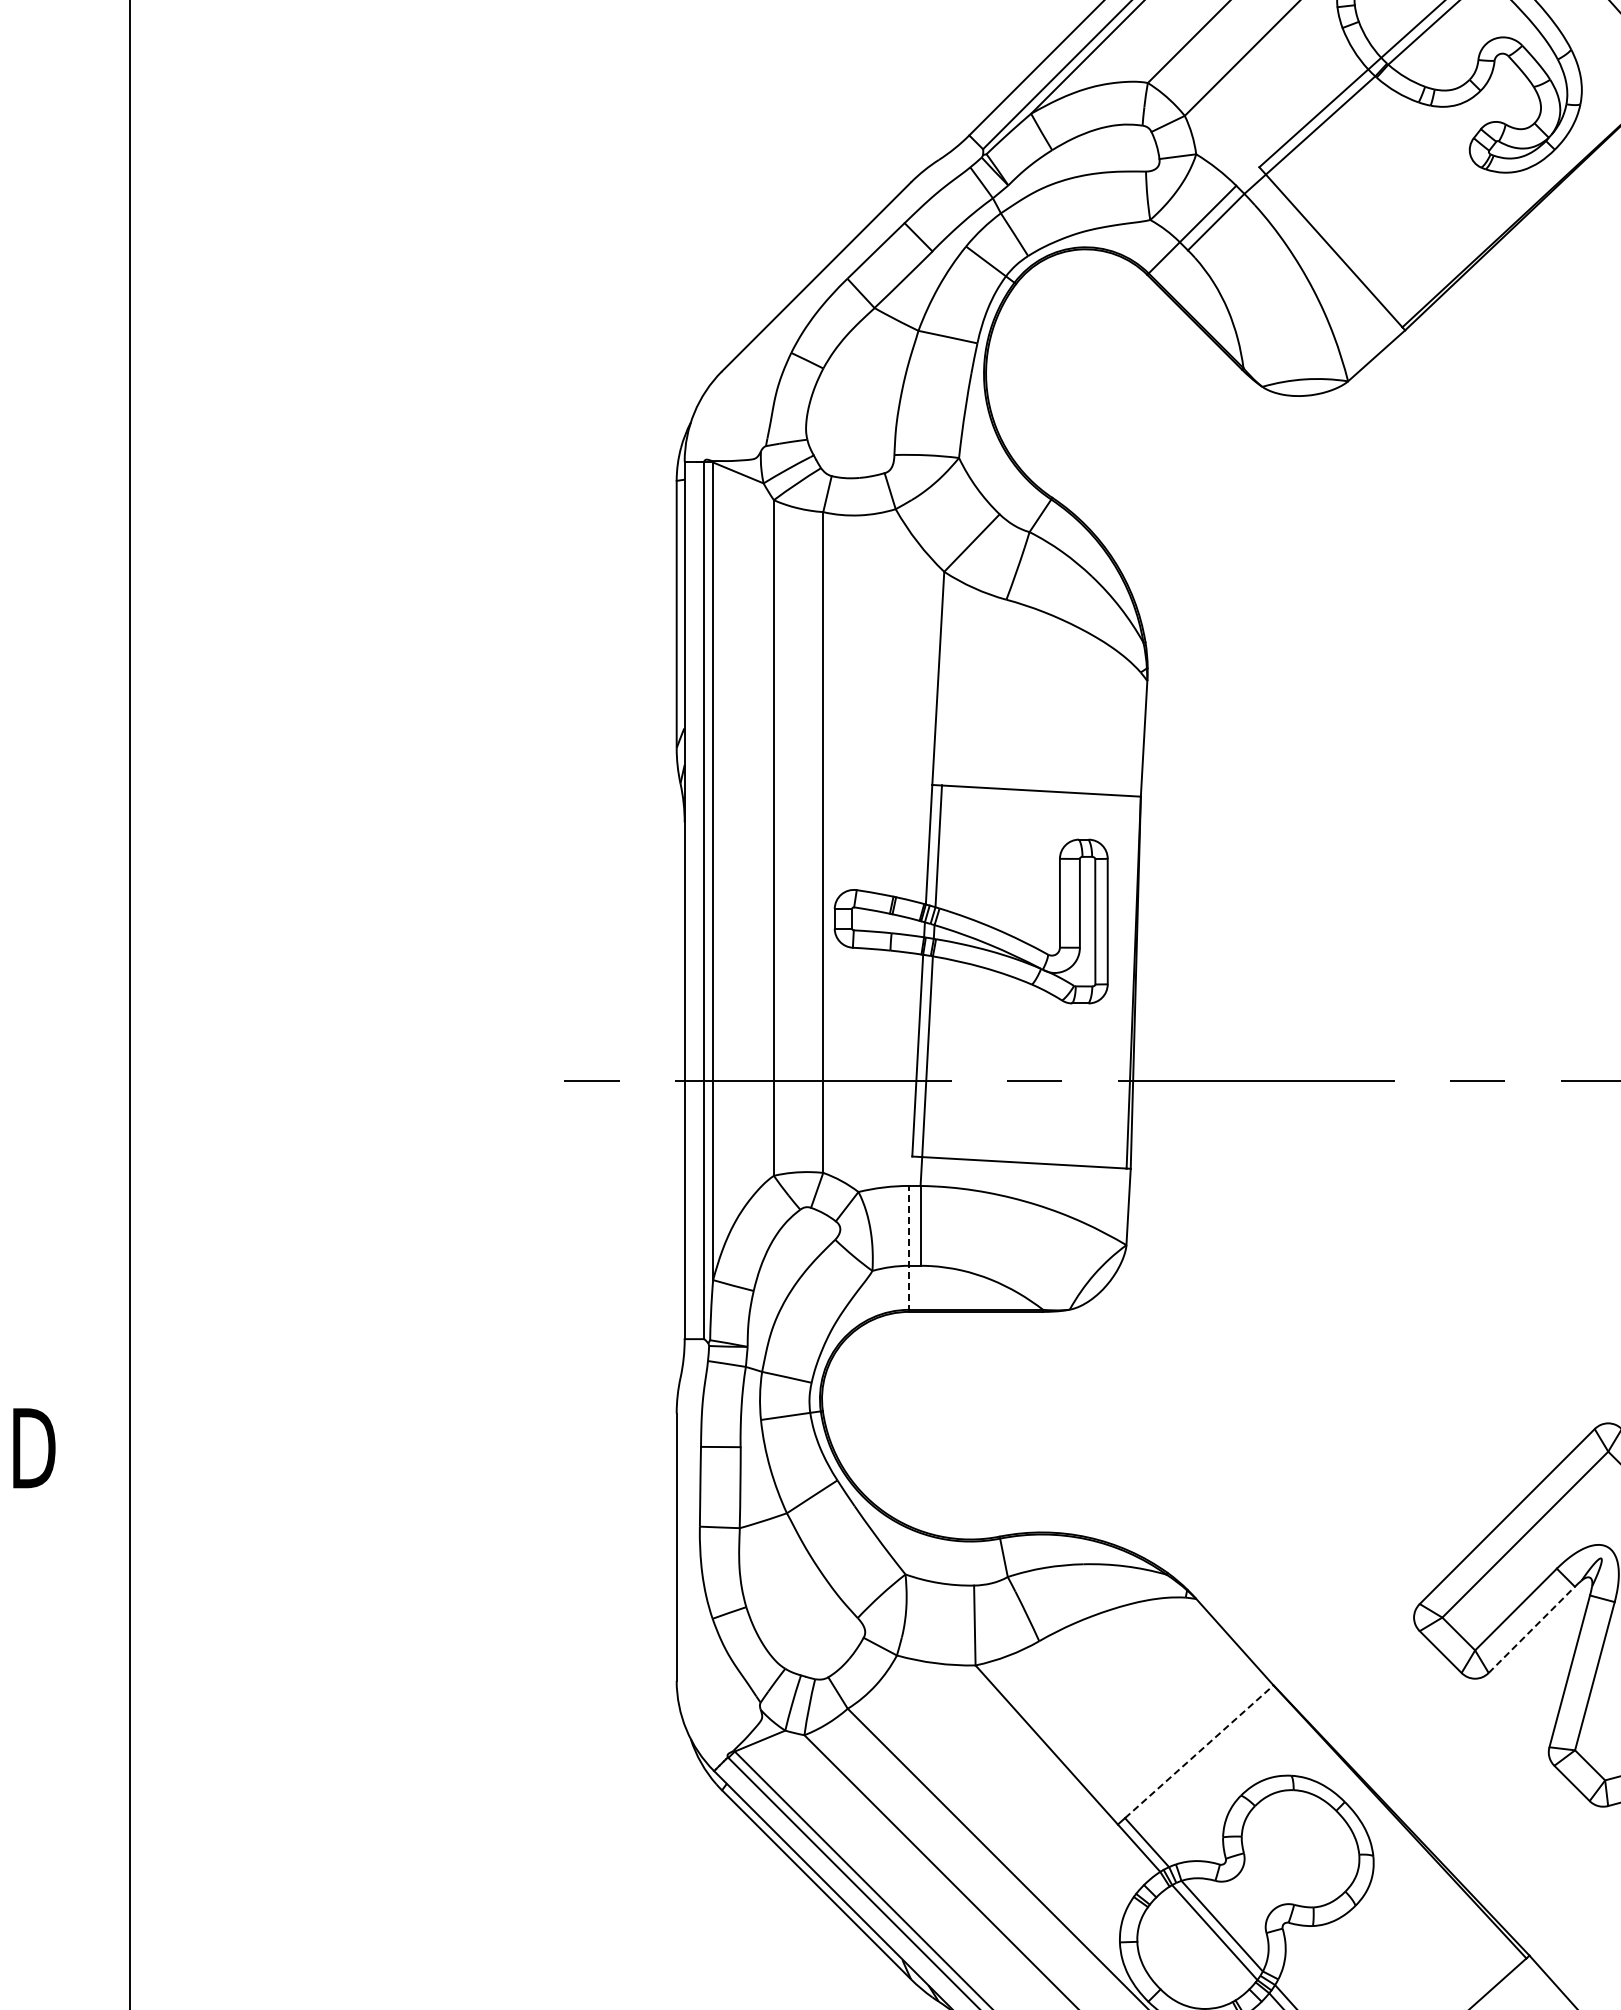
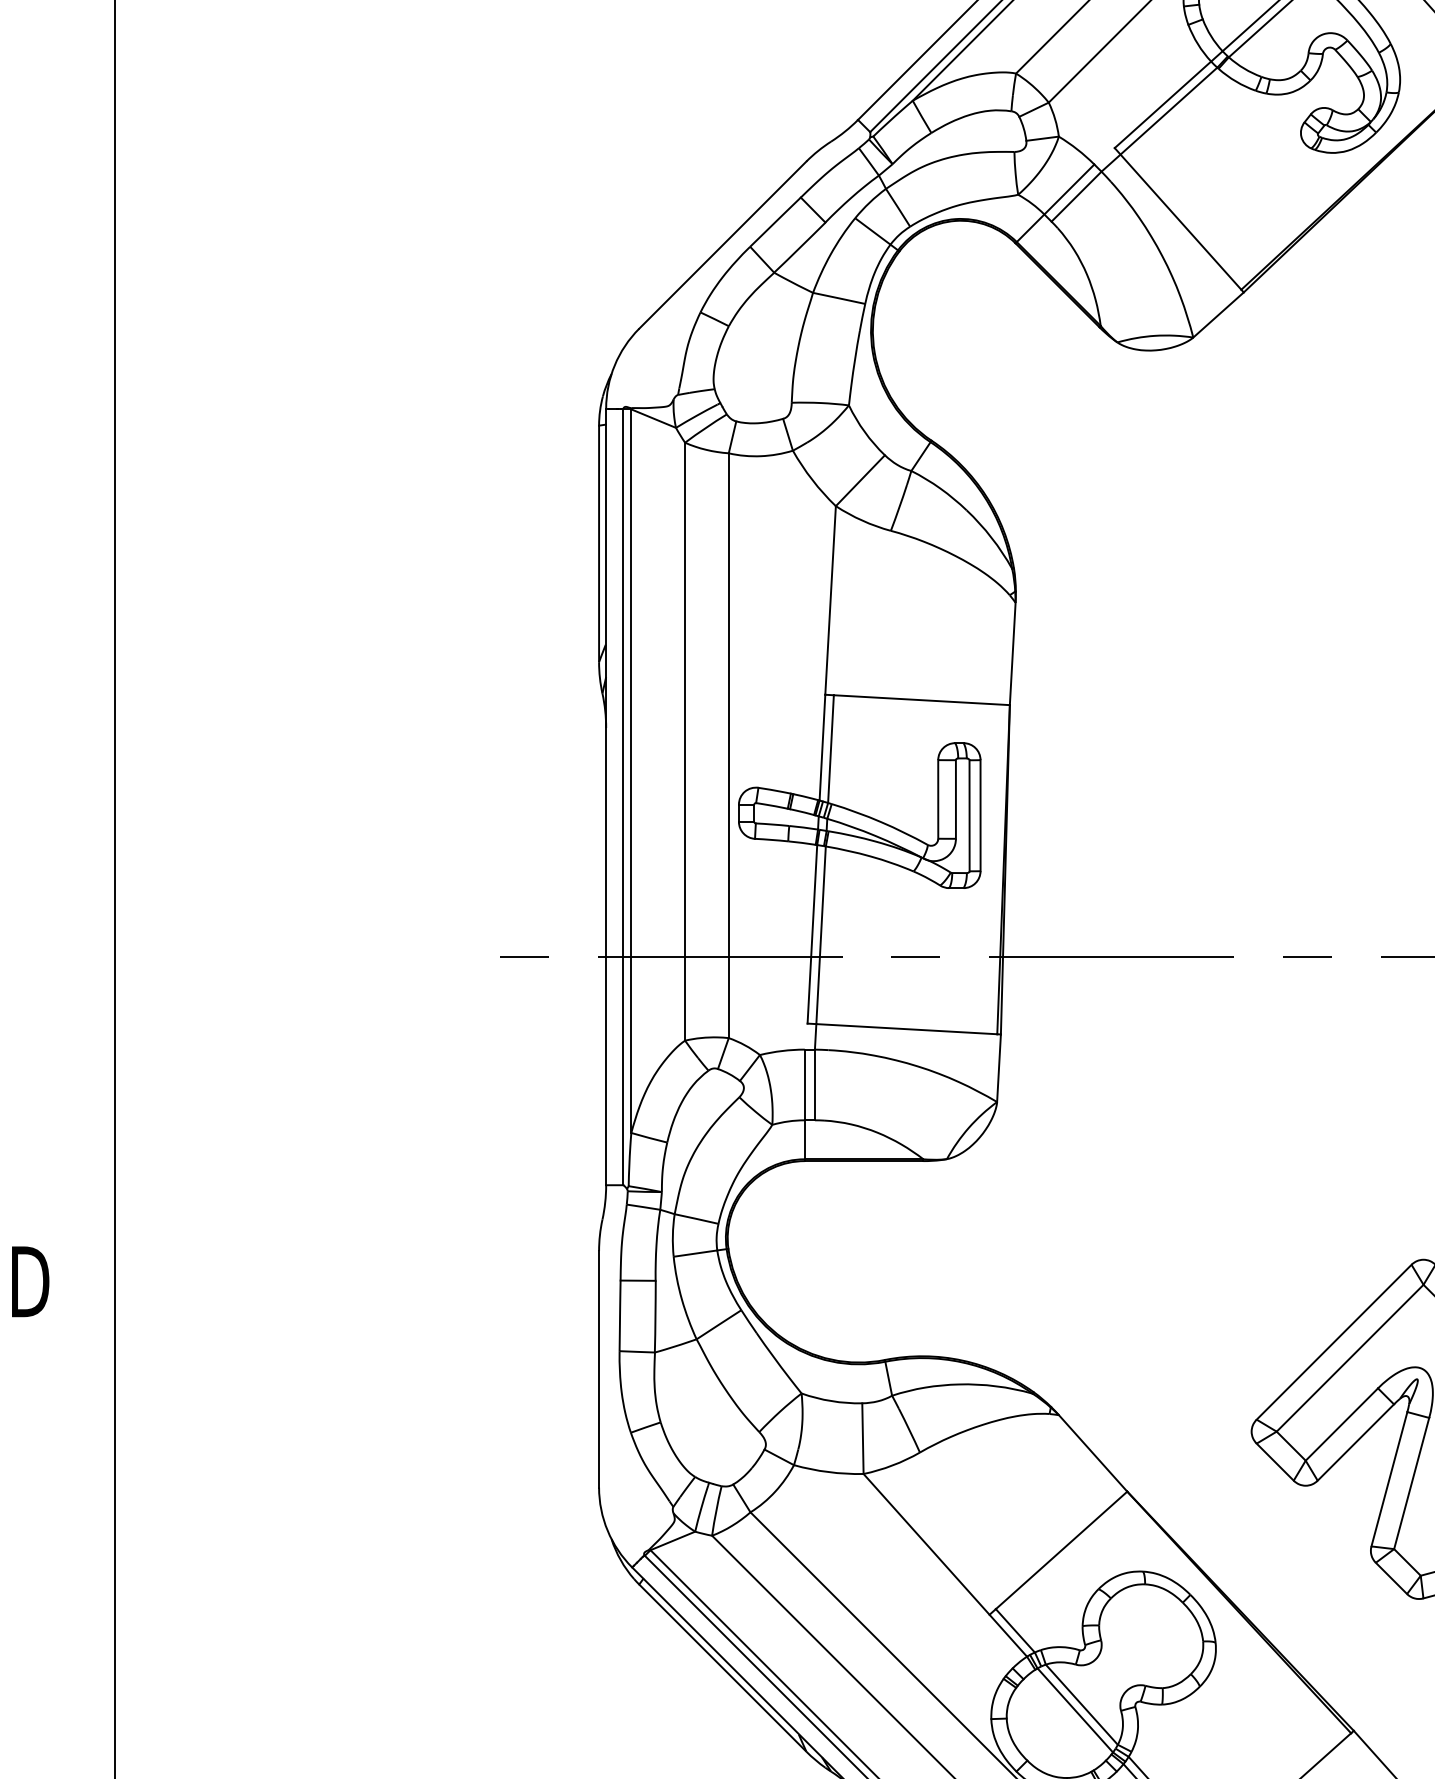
line: (909, 1248) -> (805, 1104), dashed -> solid
line: (1531, 1629) -> (1355, 1442), dashed -> solid
line: (1199, 1751) -> (1061, 1550), dashed -> solid

